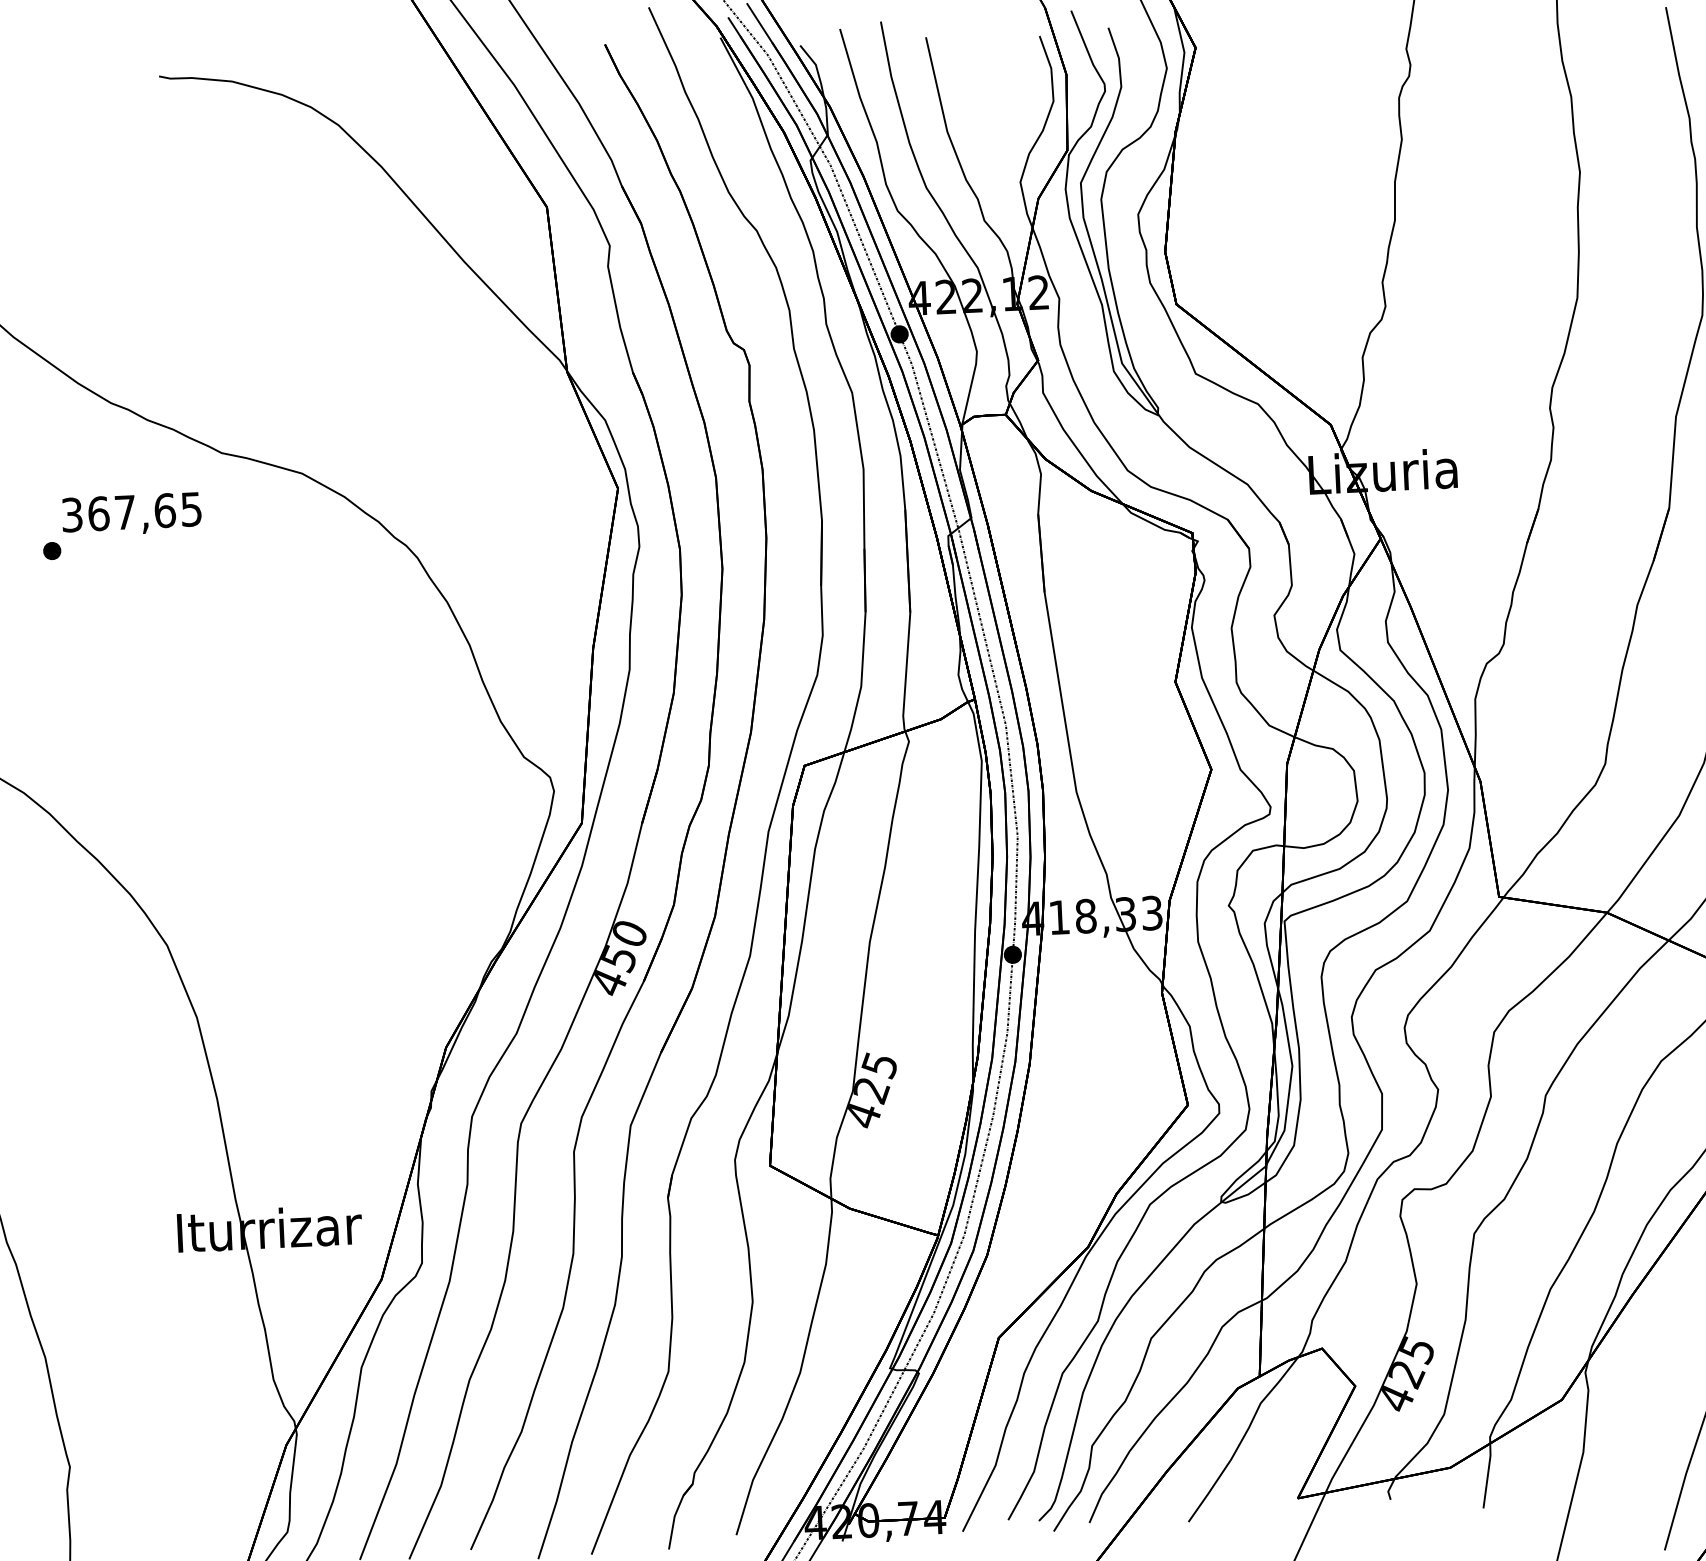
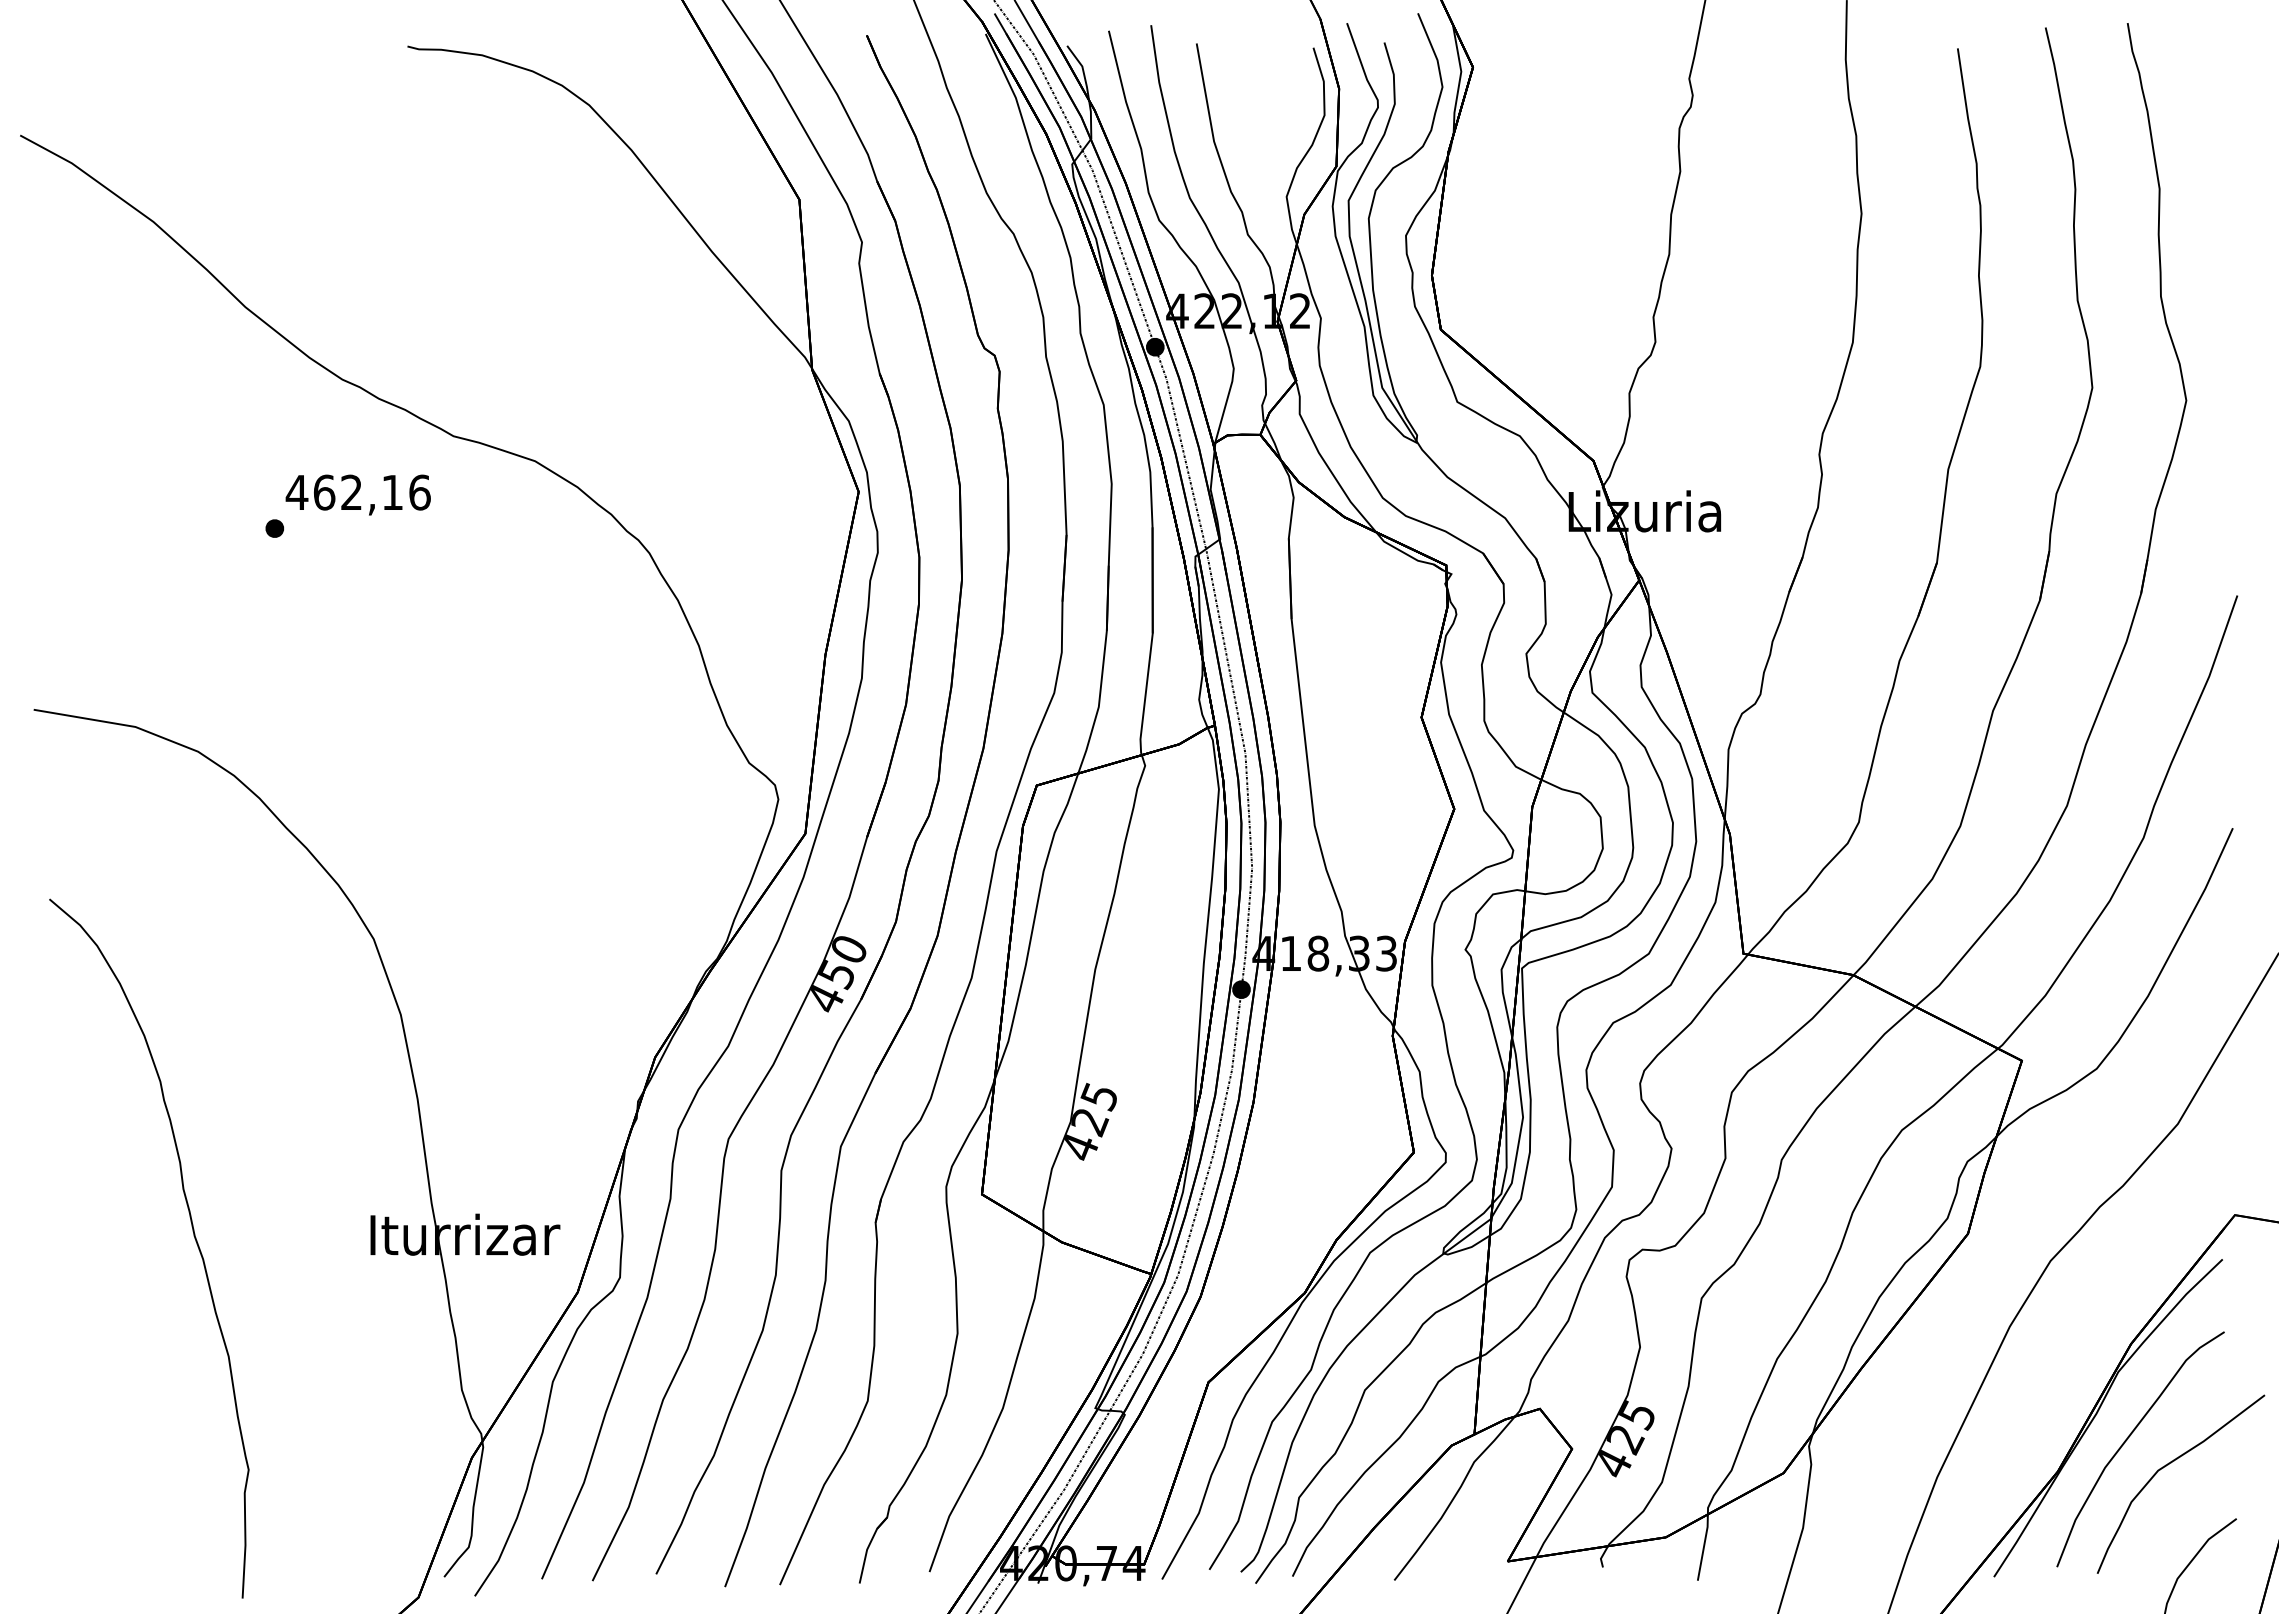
text: (130, 512) -> (357, 492), 367,65 -> 462,16

